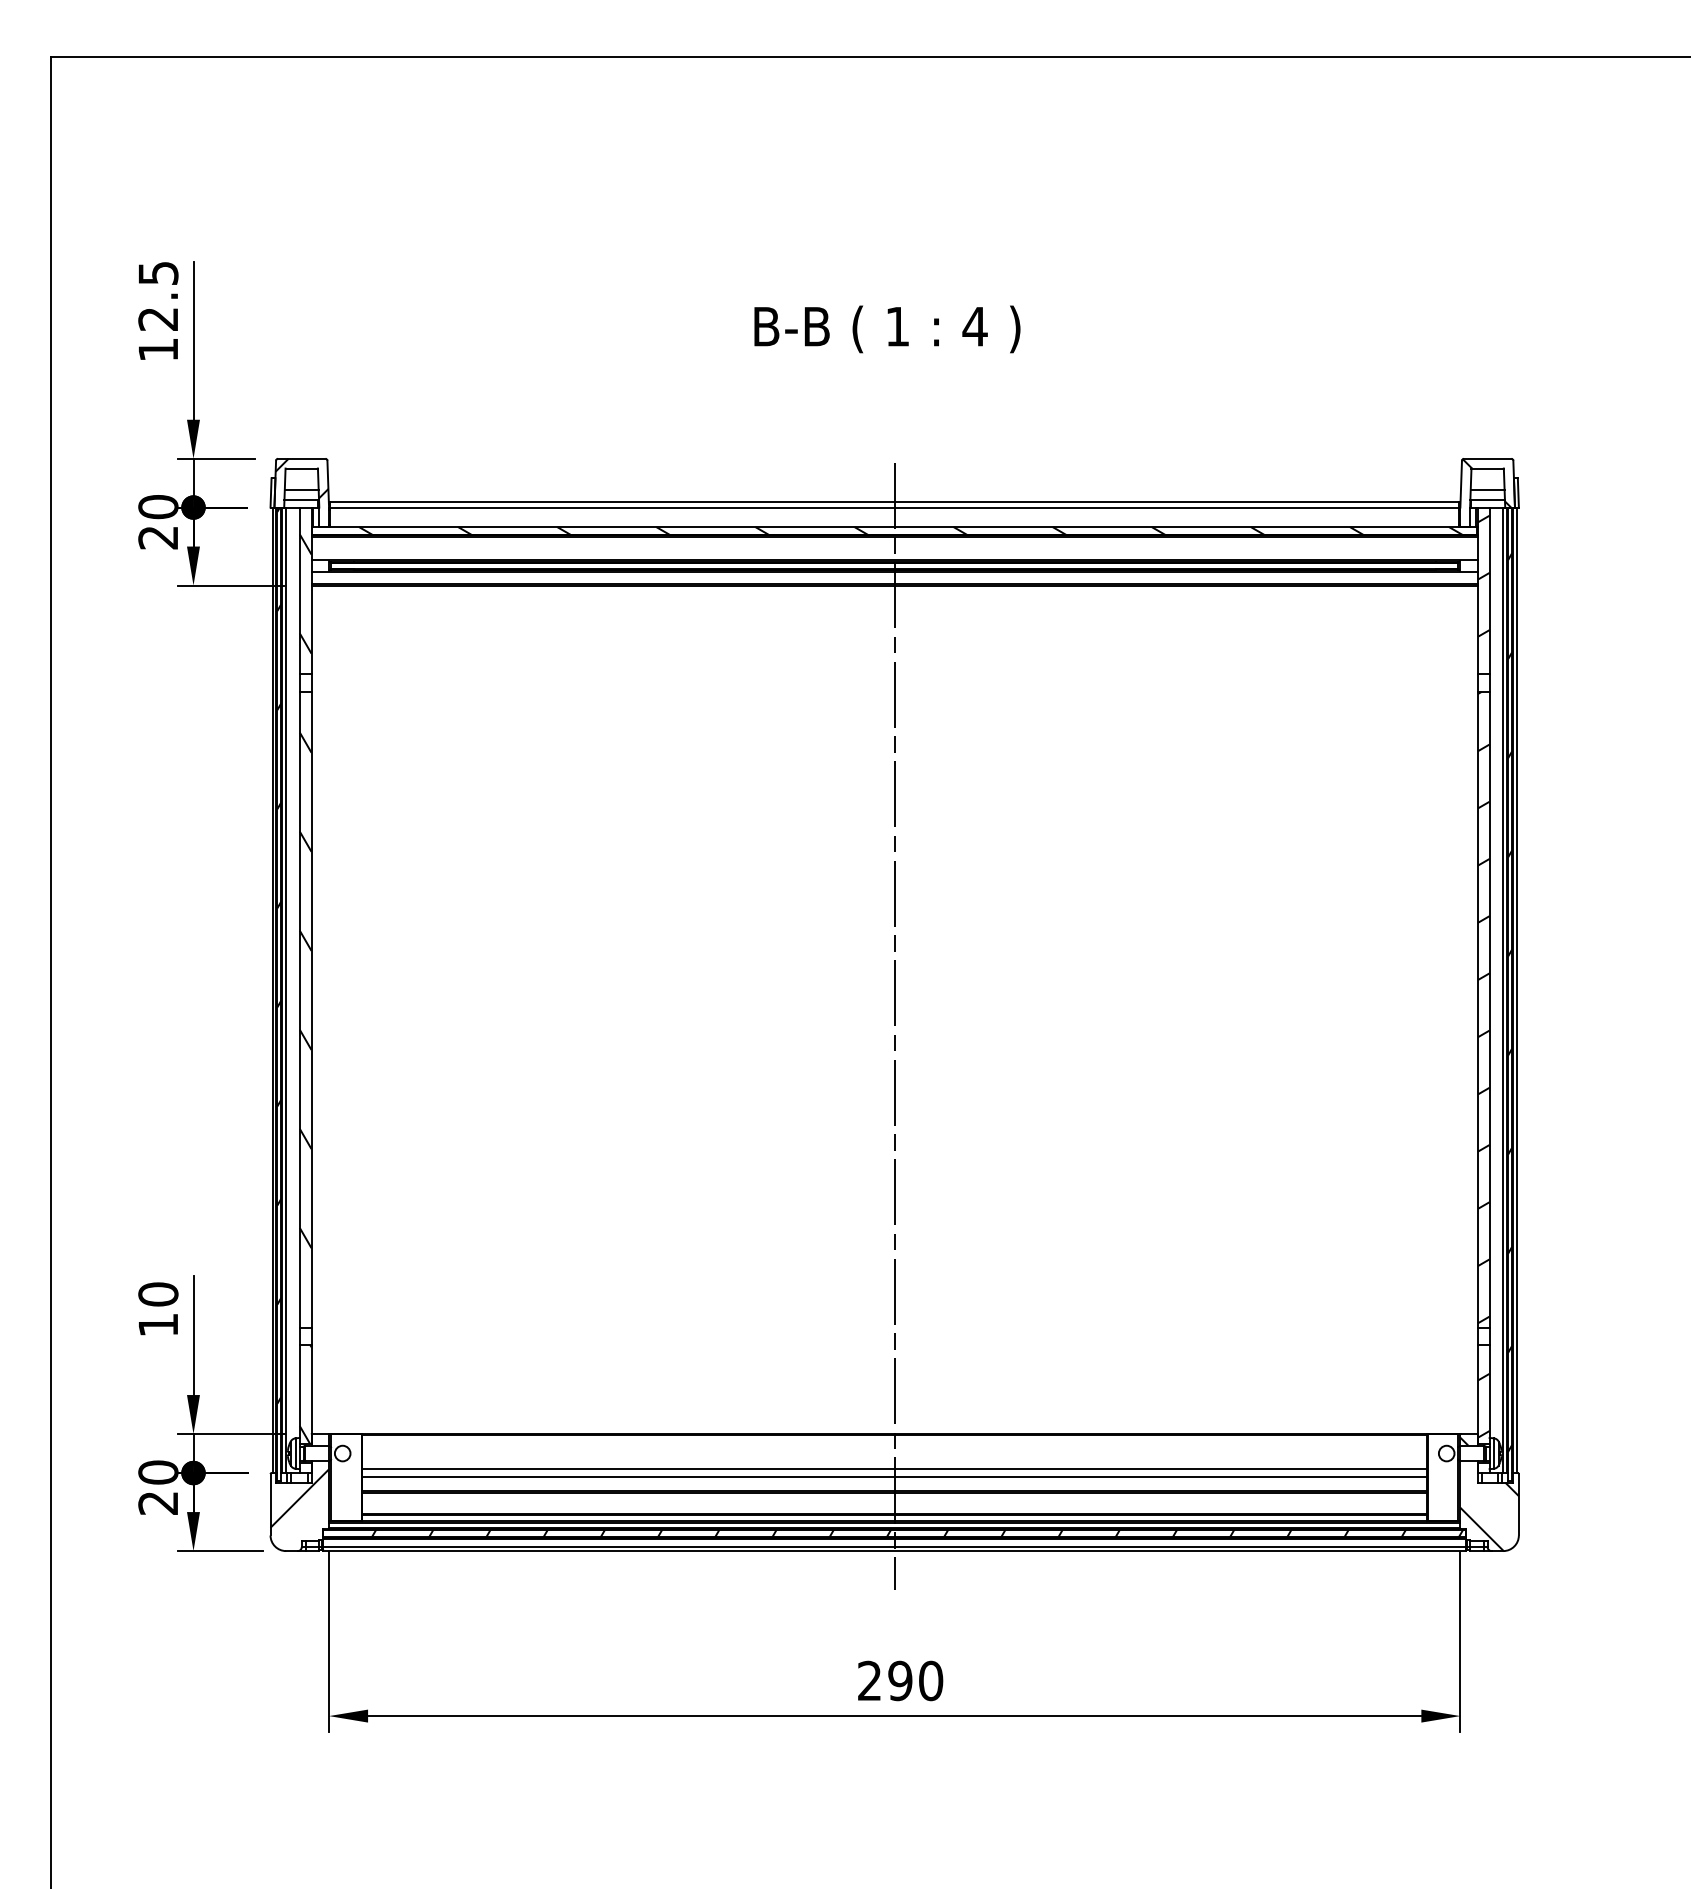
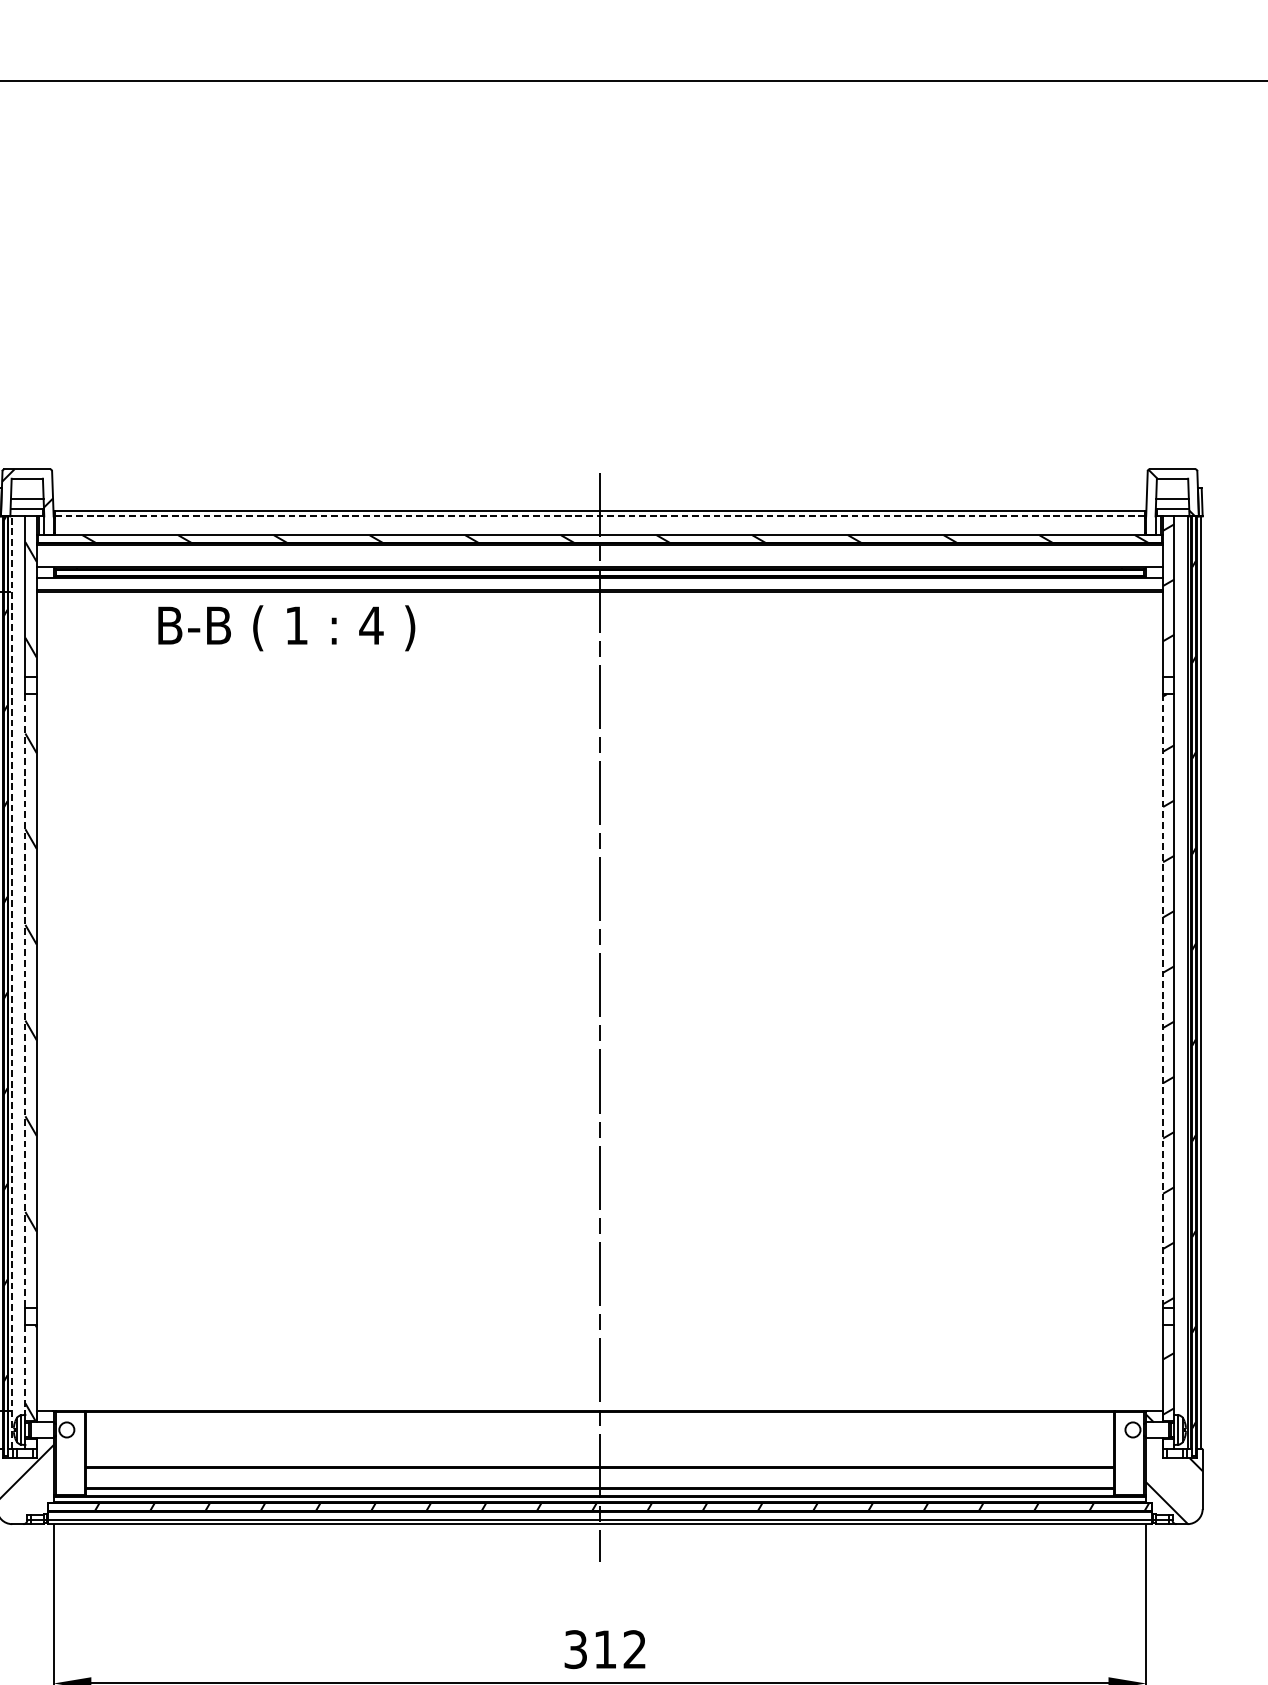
text: (887, 329) -> (286, 628), moved
line: (894, 507) -> (599, 516), solid -> dashed
line: (286, 990) -> (12, 982), solid -> dashed
line: (299, 1009) -> (25, 1001), solid -> dashed
line: (1477, 1009) -> (1162, 1001), solid -> dashed
line: (299, 1392) -> (25, 1370), solid -> dashed
line: (894, 1469) -> (599, 1445), removed
line: (894, 1476) -> (599, 1452), removed
text: (900, 1680) -> (605, 1649), 290 -> 312

